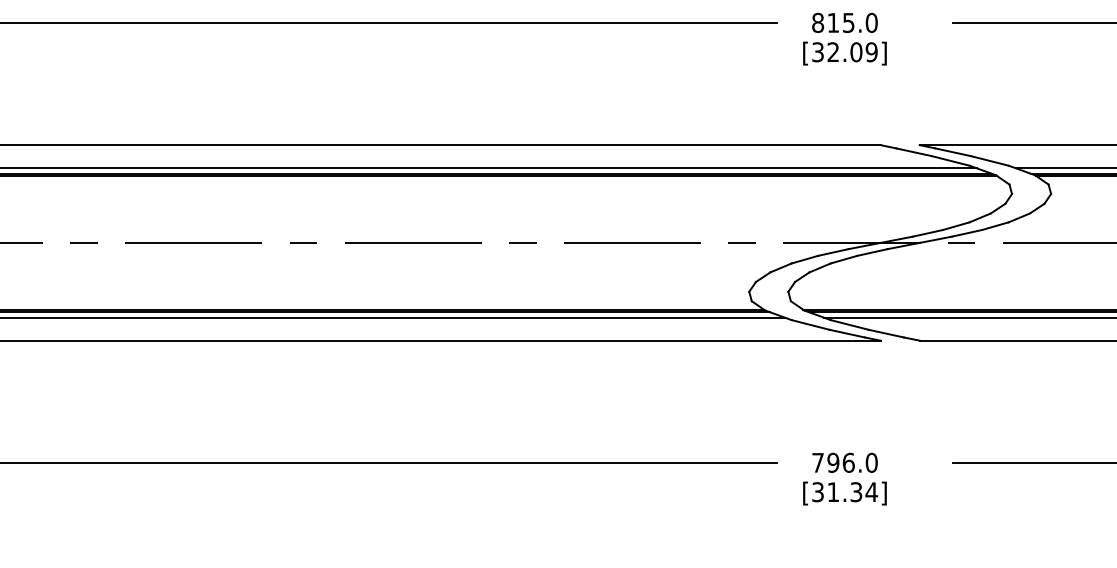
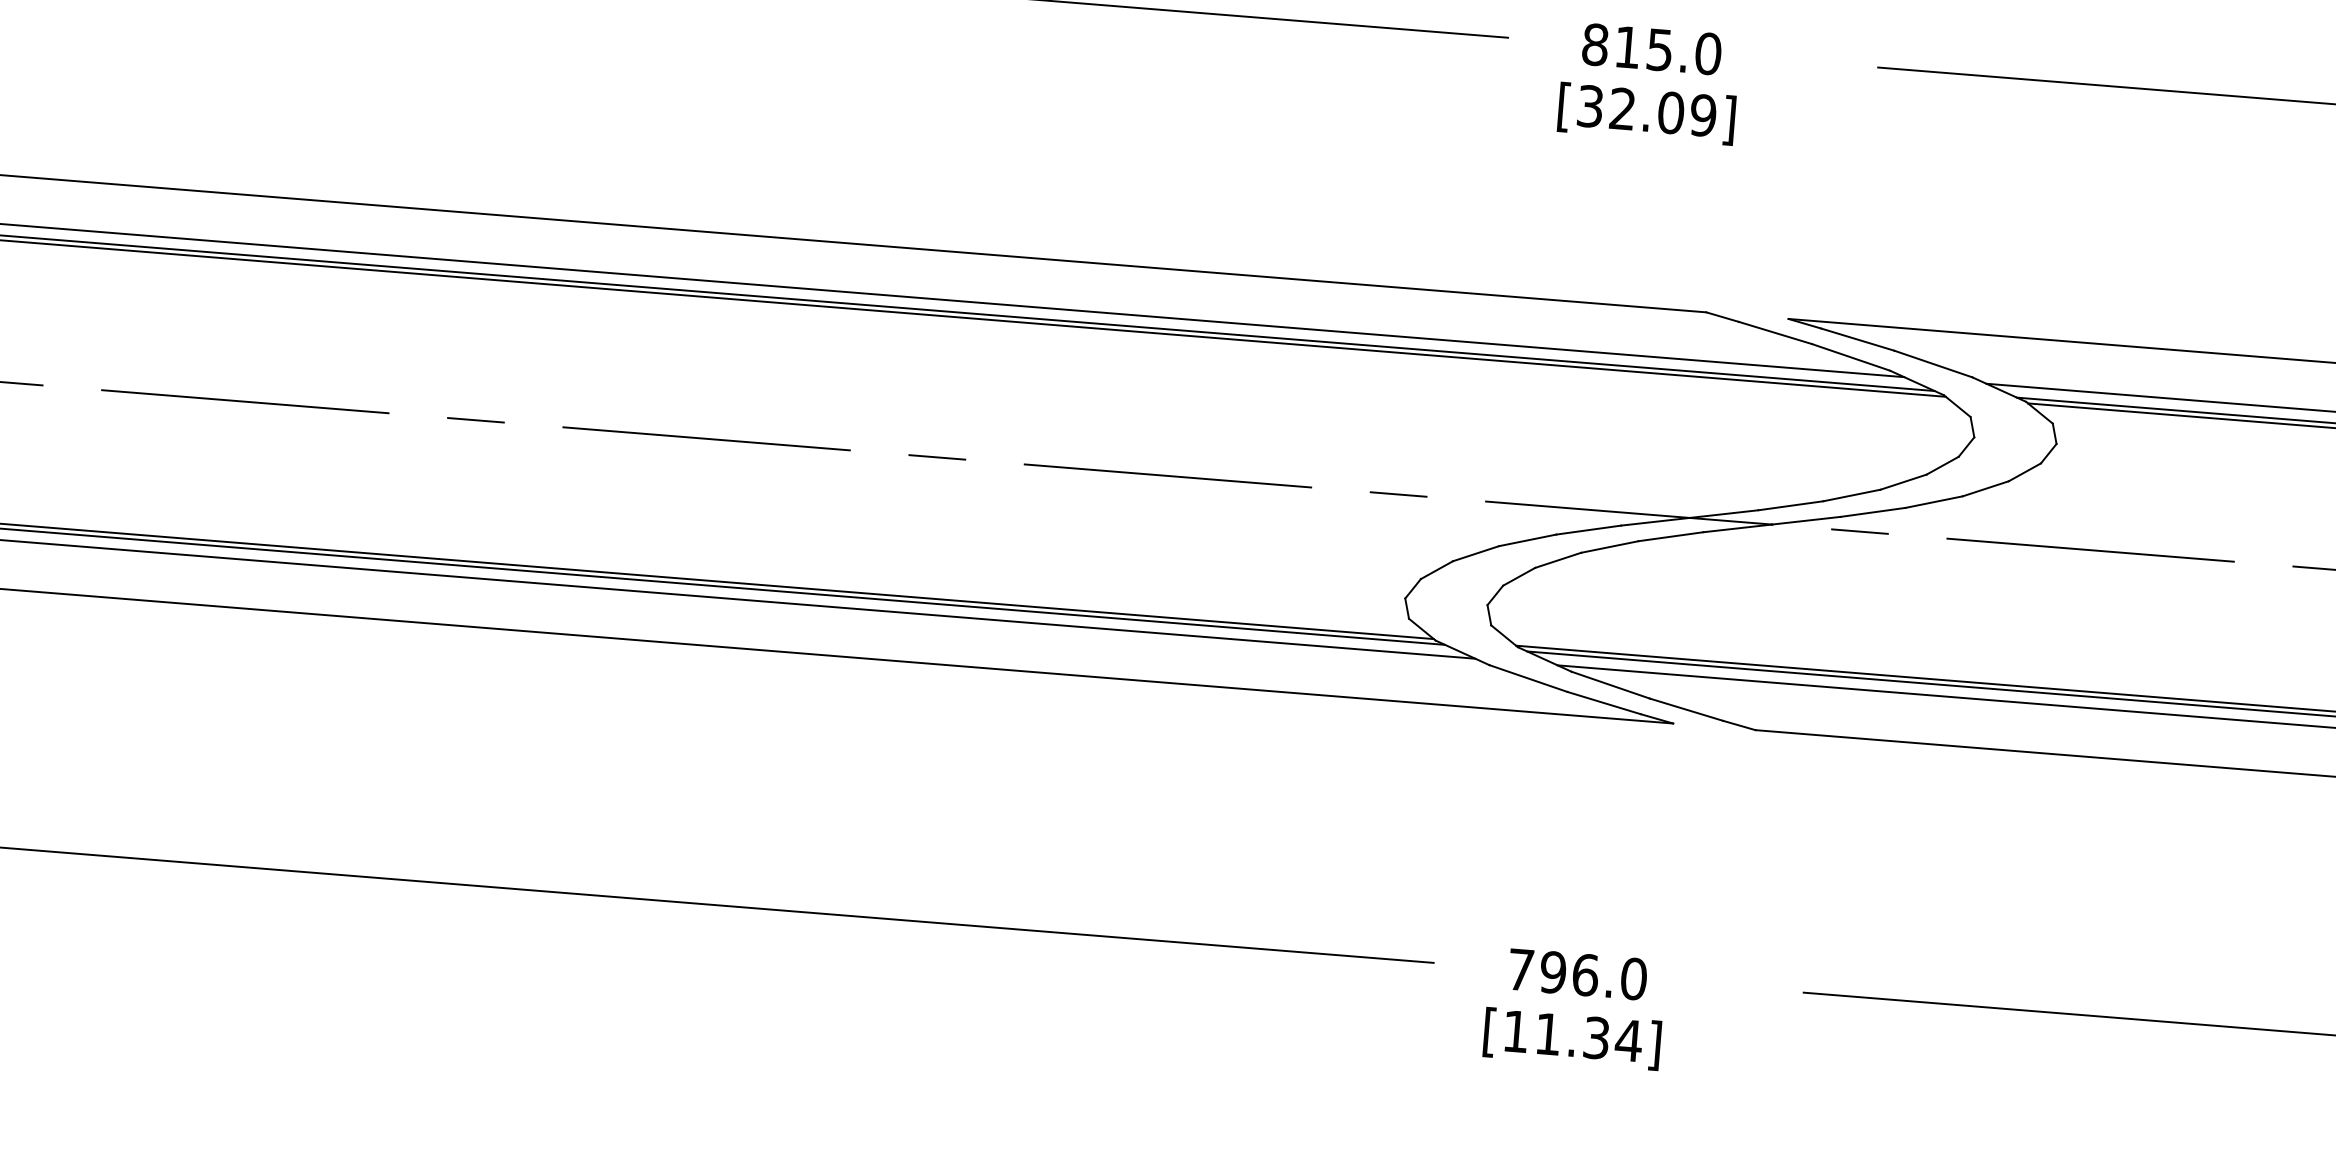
text: (817, 492) -> (1514, 1032), [31.34] -> [11.34]

